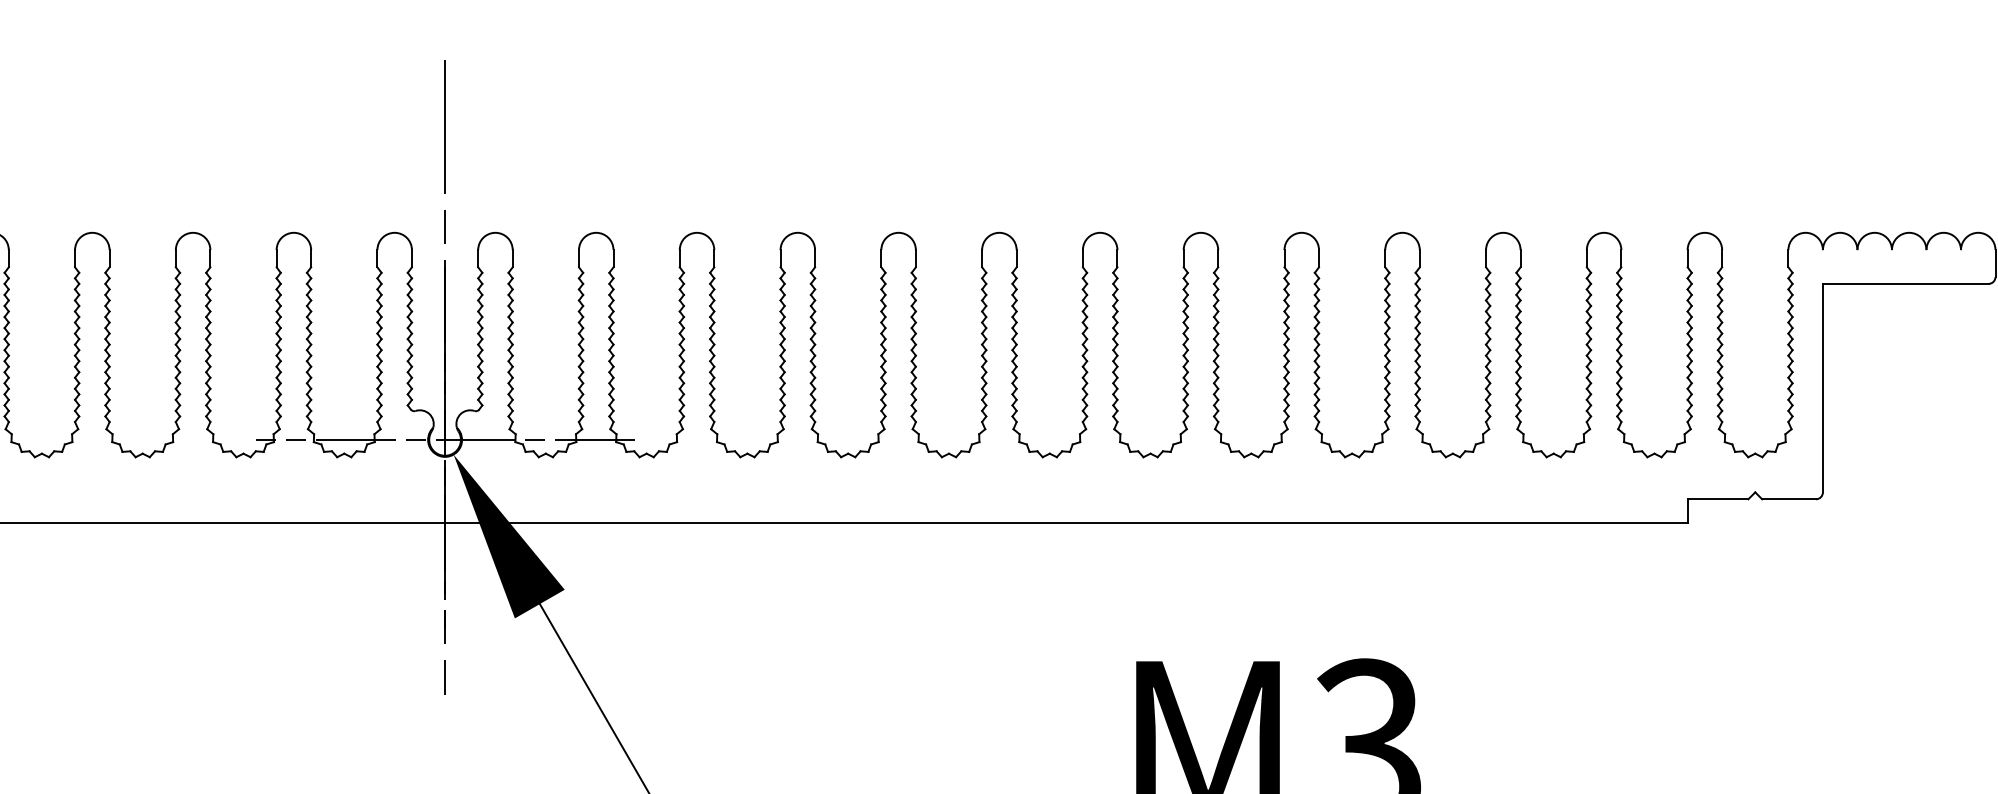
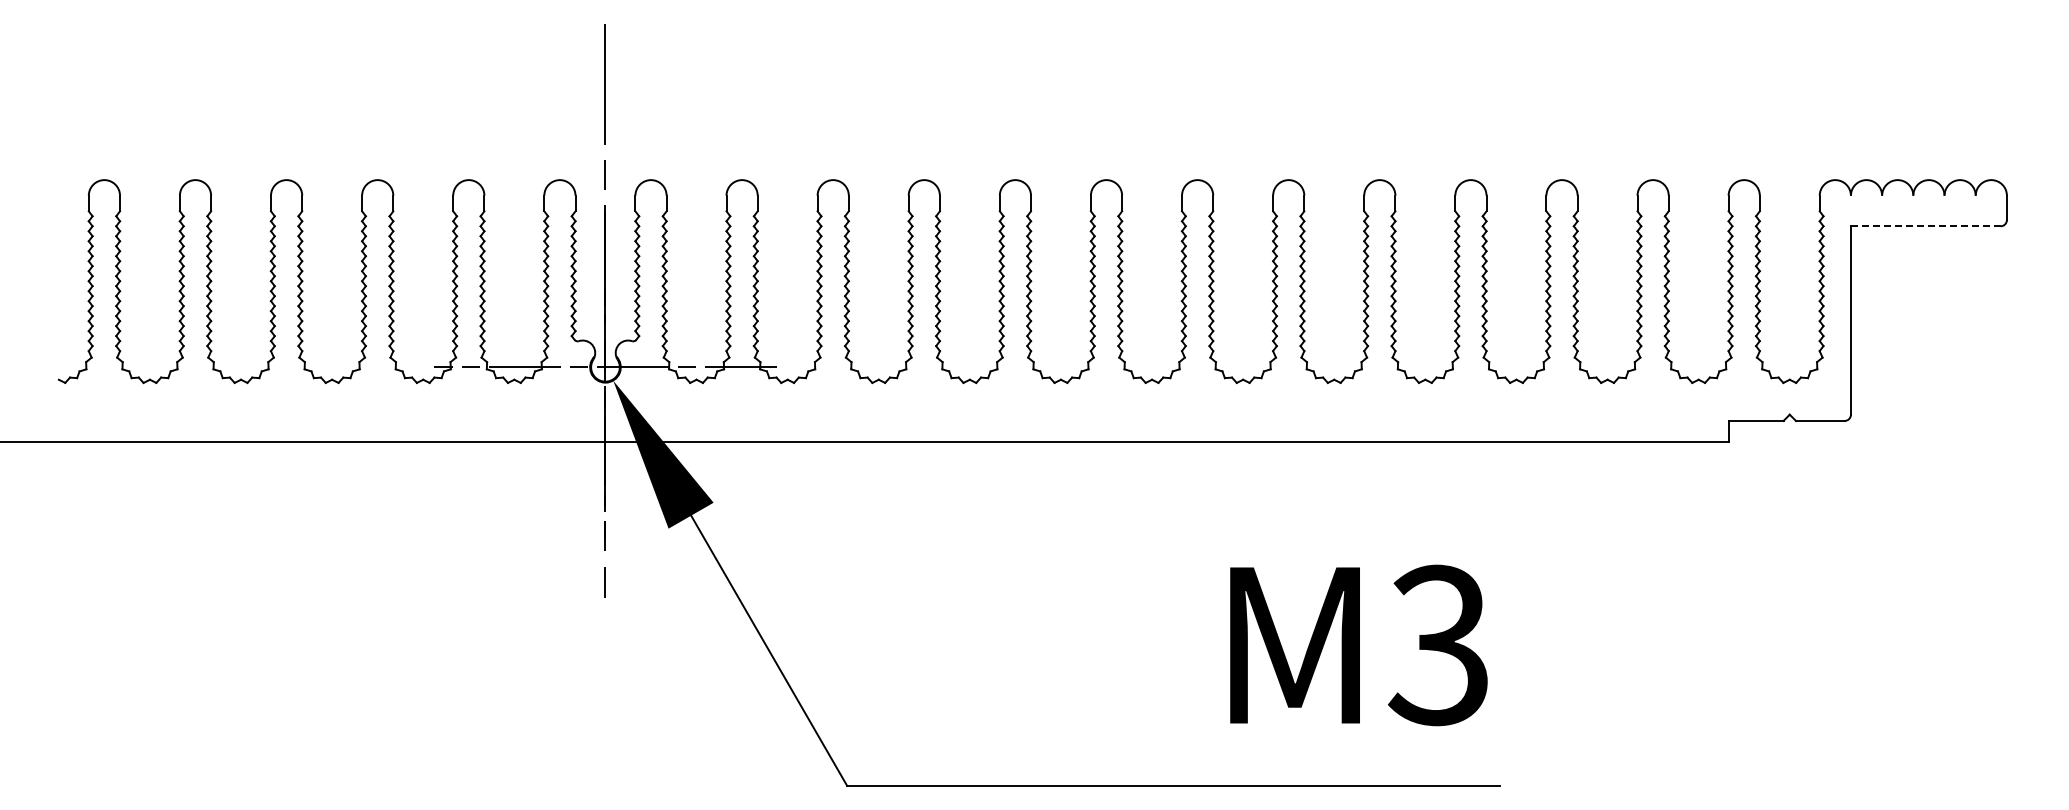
line: (1905, 284) -> (1925, 226), solid -> dashed

